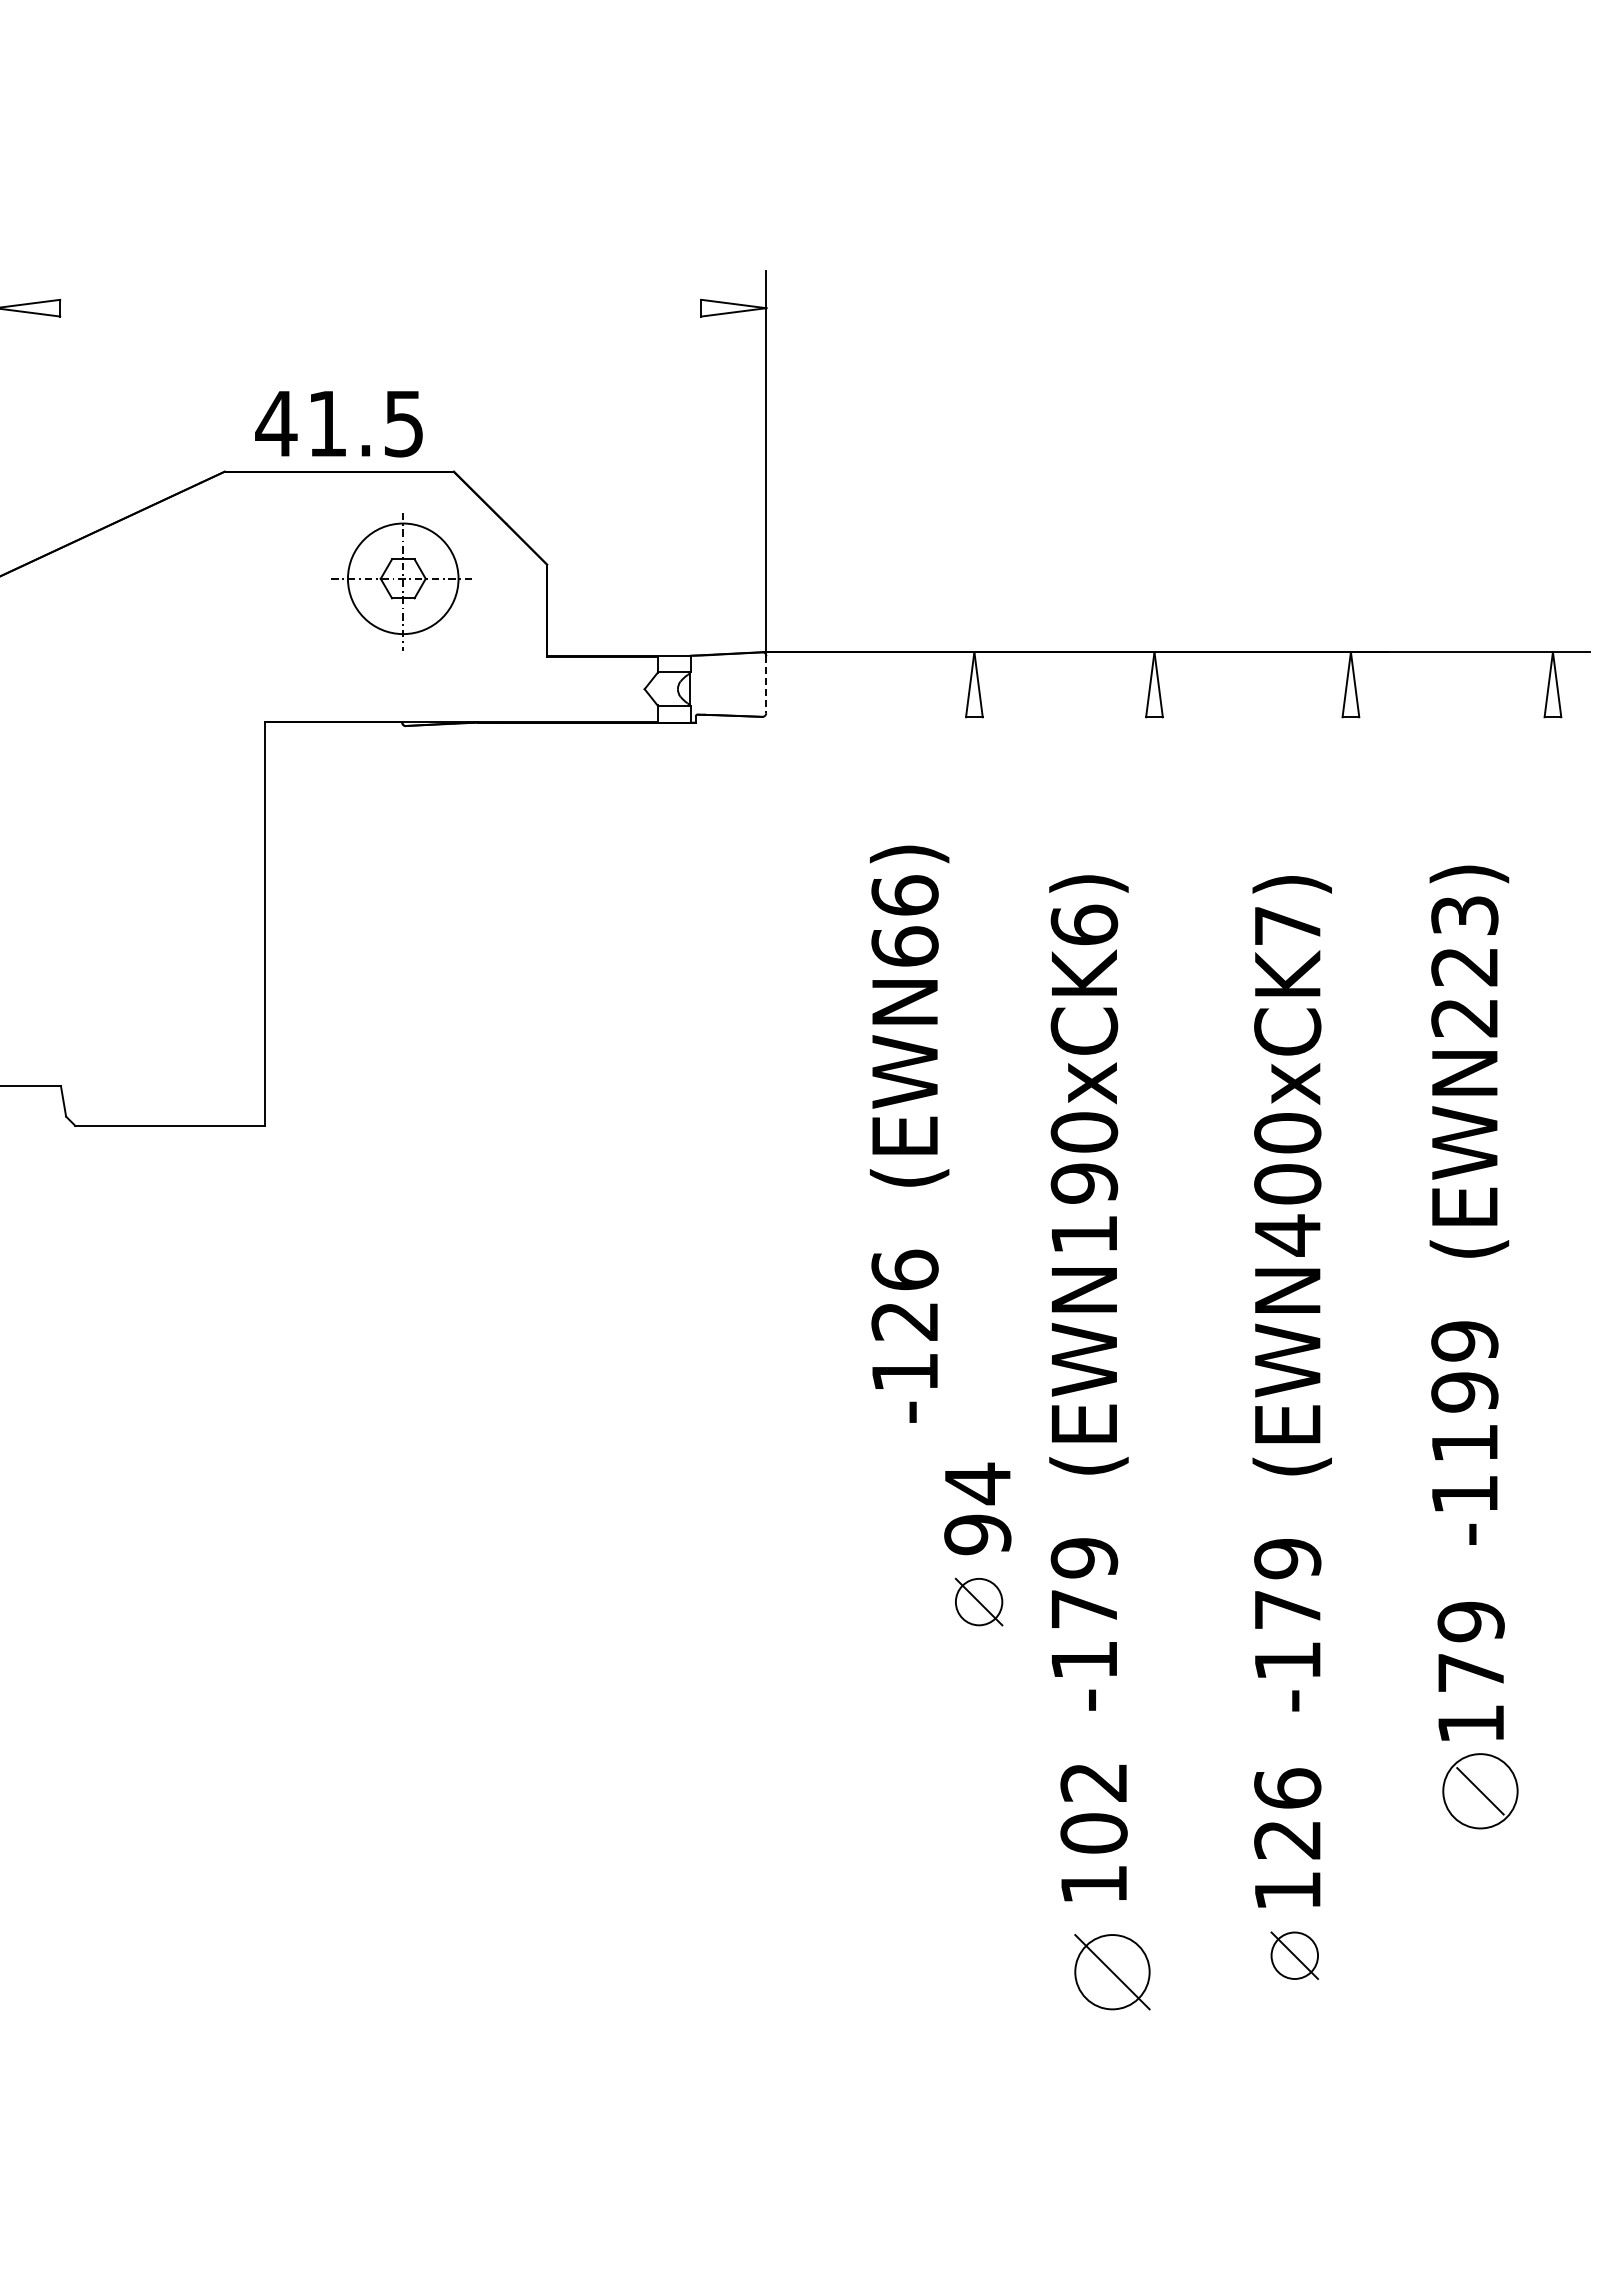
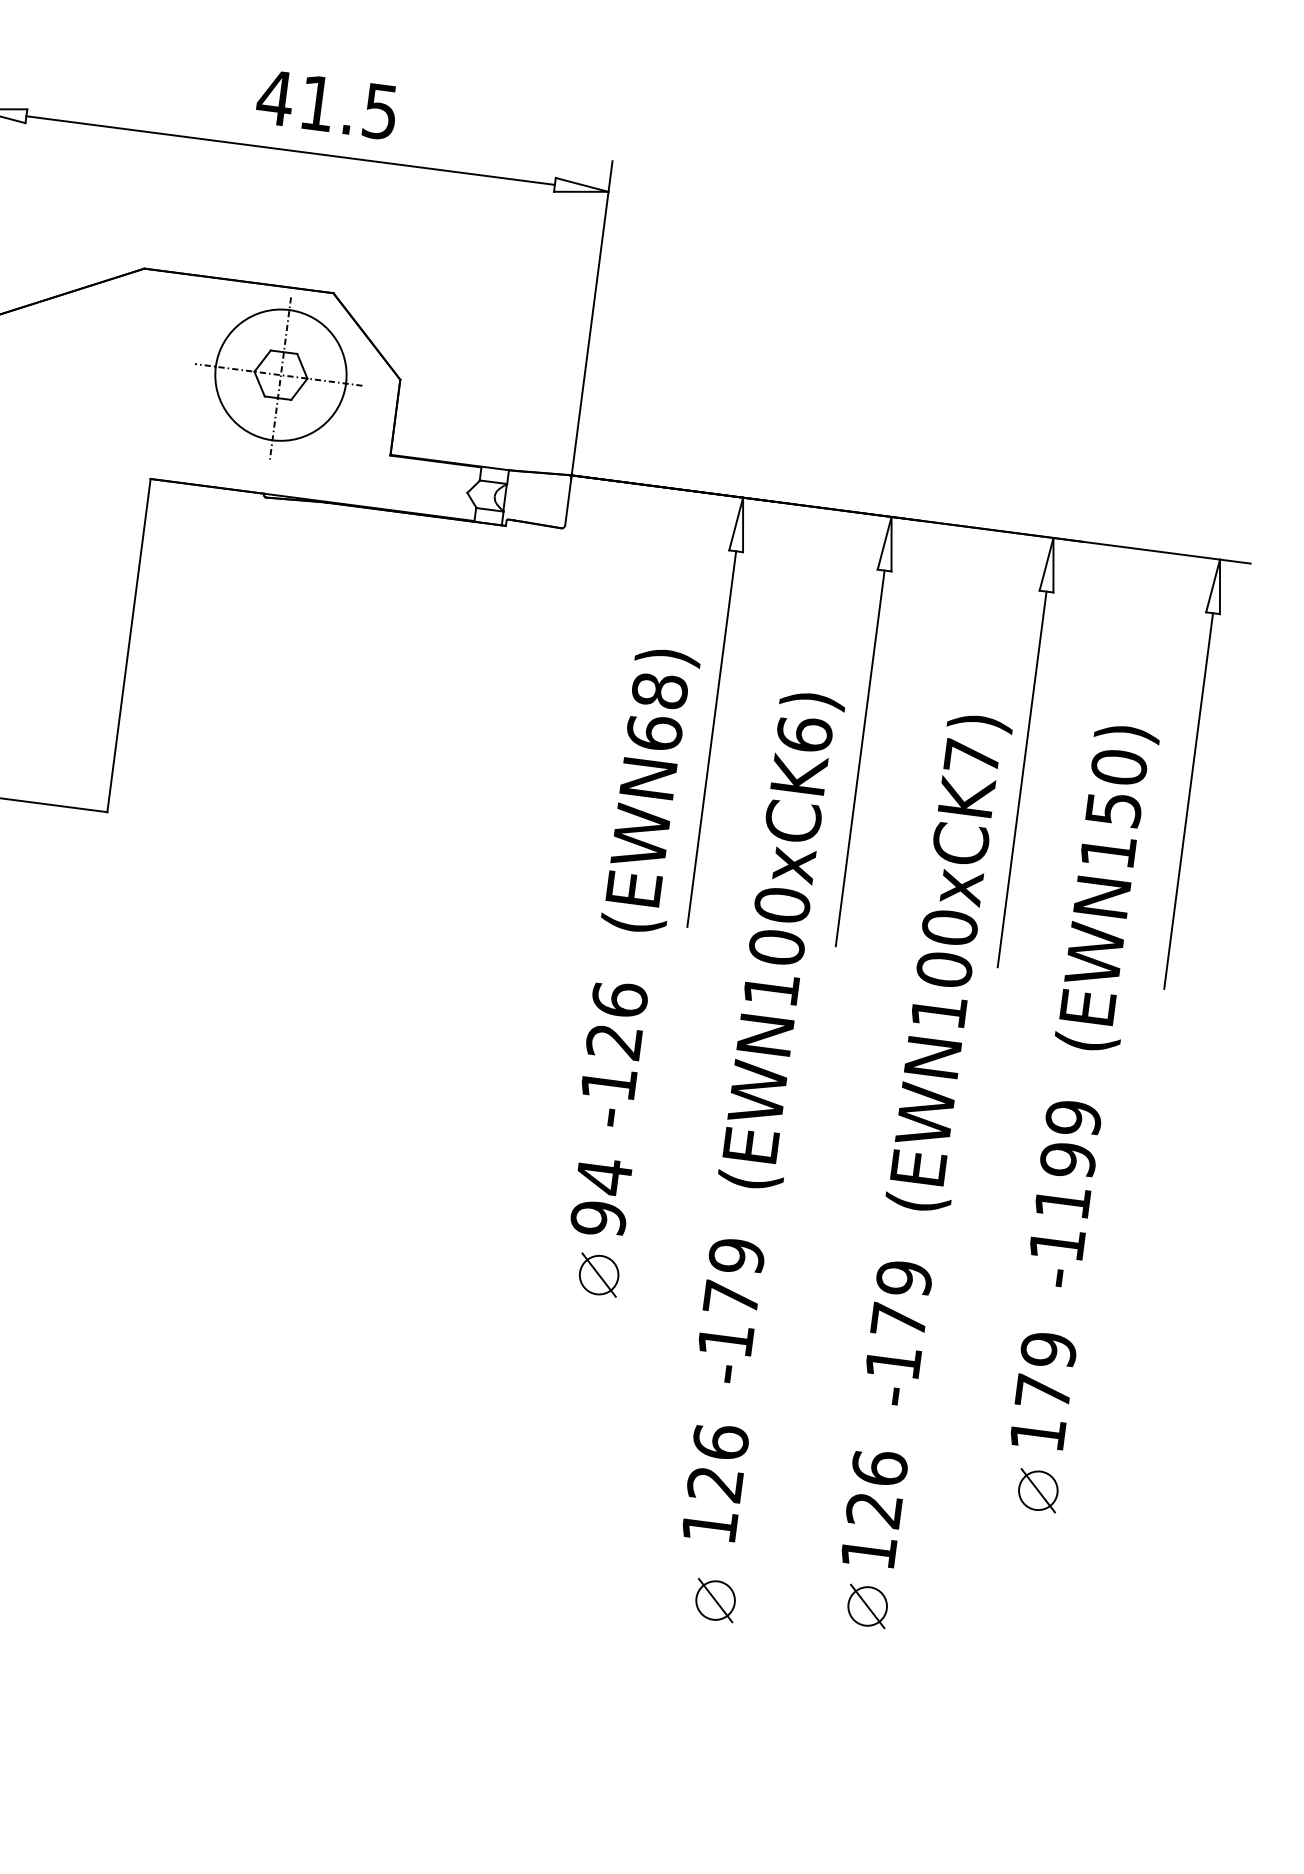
line: (380, 308) -> (290, 150), added
text: (338, 424) -> (326, 105), moved
part: (401, 581) -> (278, 378), size x1.43
line: (766, 684) -> (568, 502), dashed -> solid
text: (904, 895) -> (659, 690), (EWN66) -> (EWN68)
line: (974, 944) -> (711, 738), added
line: (1154, 944) -> (860, 757), added
line: (1350, 944) -> (1021, 778), added
line: (1552, 944) -> (1188, 800), added
text: (1464, 966) -> (1113, 809), (EWN223) -> (EWN150)
text: (1084, 1183) -> (777, 947), (EWN190xCK6) -> (EWN100xCK6)
text: (1287, 1235) -> (938, 1011), (EWN400xCK7) -> (EWN100xCK7)
text: (977, 1508) -> (601, 1196), moved
part: (978, 1601) -> (598, 1274), moved
circle: (1480, 1791) -> (1038, 1490), size x0.62
text: (1093, 1807) -> (717, 1462), 102 -> 126
part: (1112, 1972) -> (715, 1600), size x0.62

